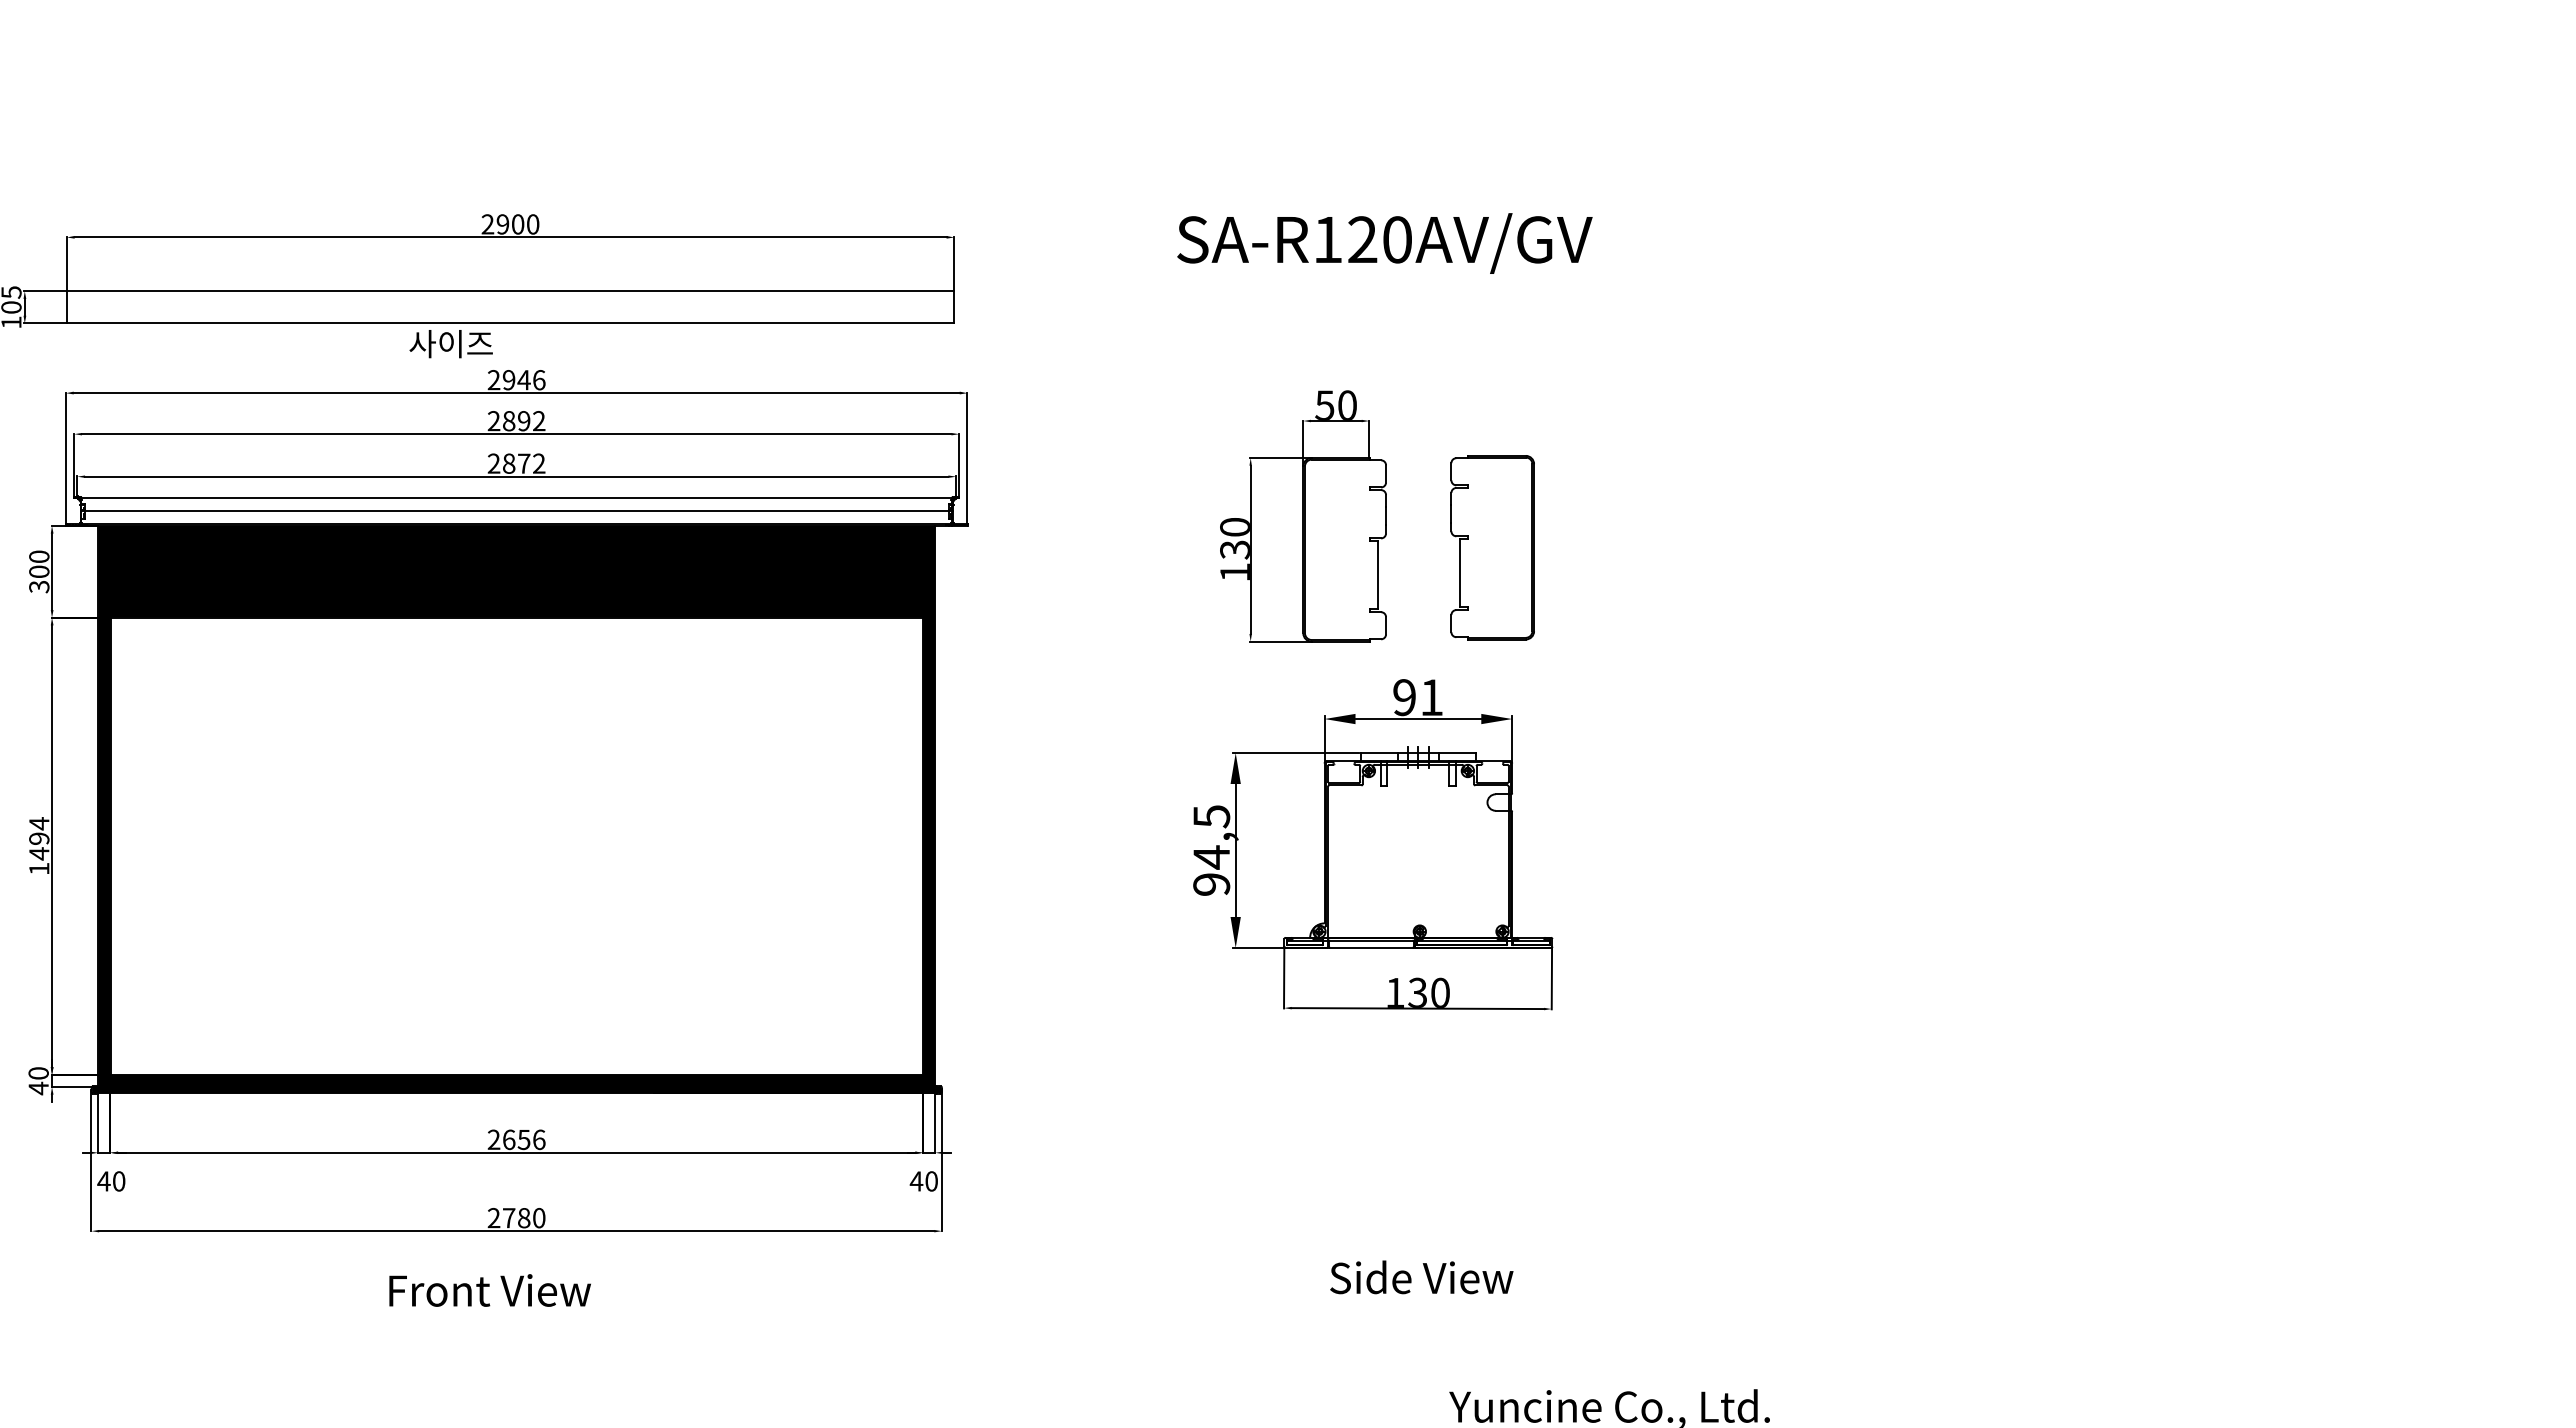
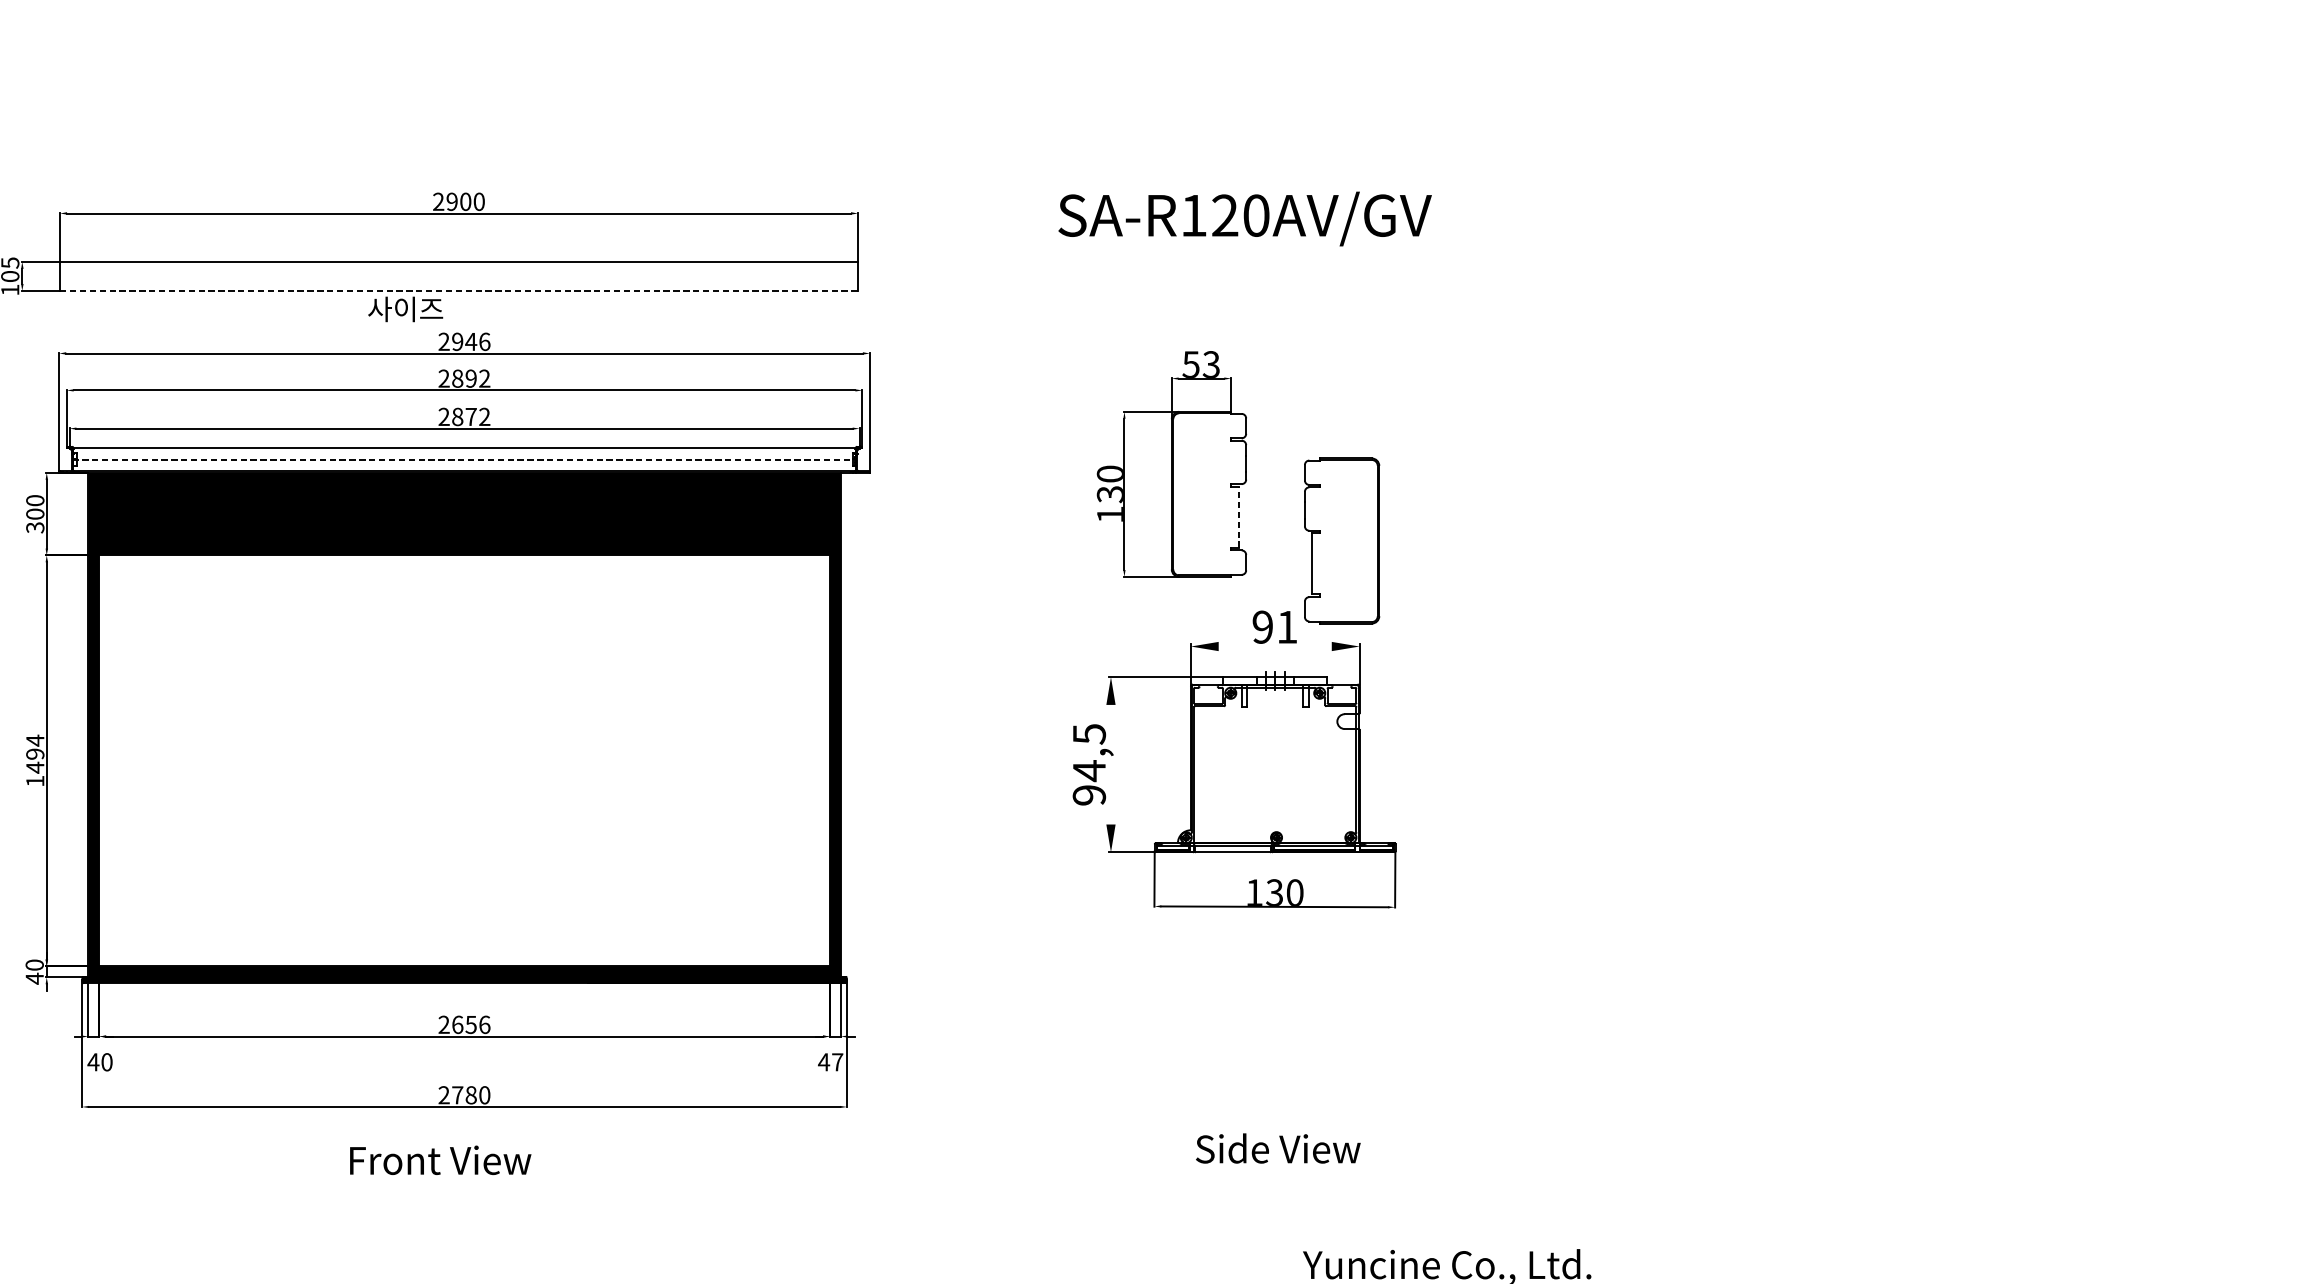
line: (510, 323) -> (458, 290), solid -> dashed
text: (1346, 404) -> (1210, 363), 50 -> 53
line: (517, 511) -> (465, 459), solid -> dashed
part: (1492, 547) -> (1341, 540), moved
line: (1377, 575) -> (1238, 517), solid -> dashed
line: (1418, 719) -> (1275, 646), removed
line: (1235, 850) -> (1110, 764), removed
text: (931, 1181) -> (837, 1062), 40 -> 47

